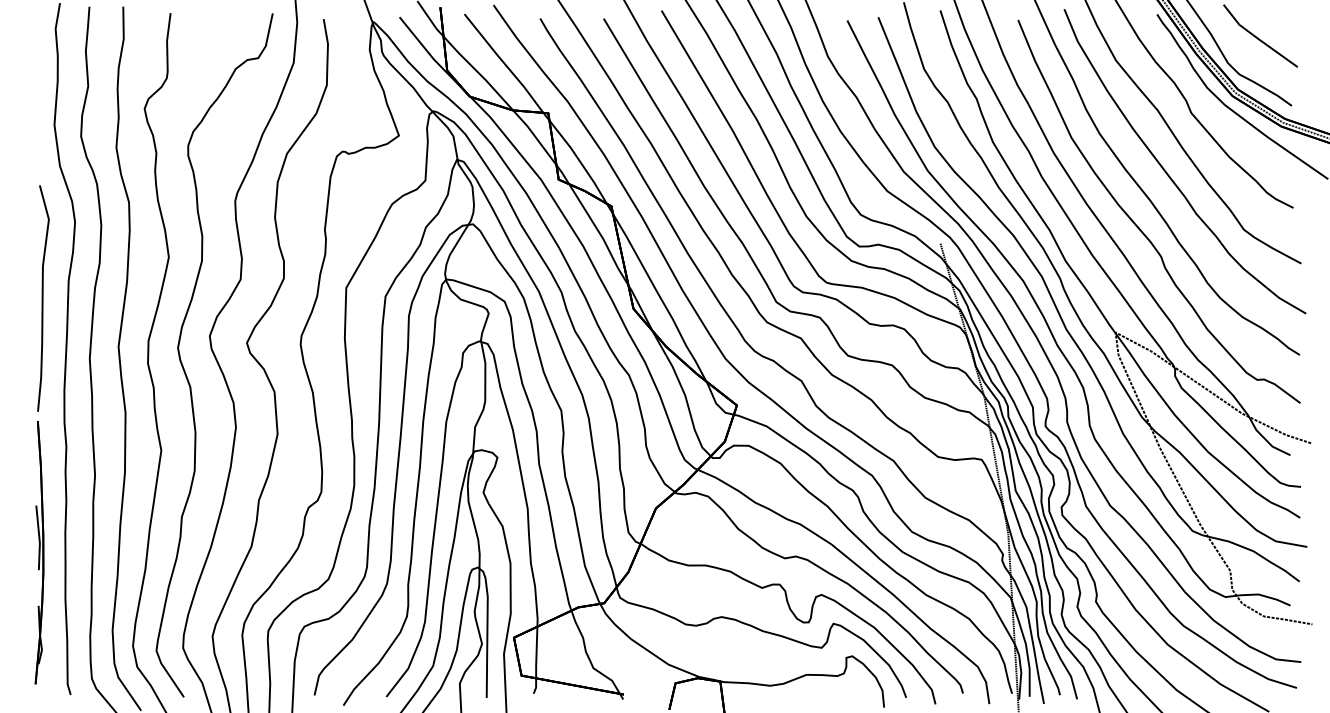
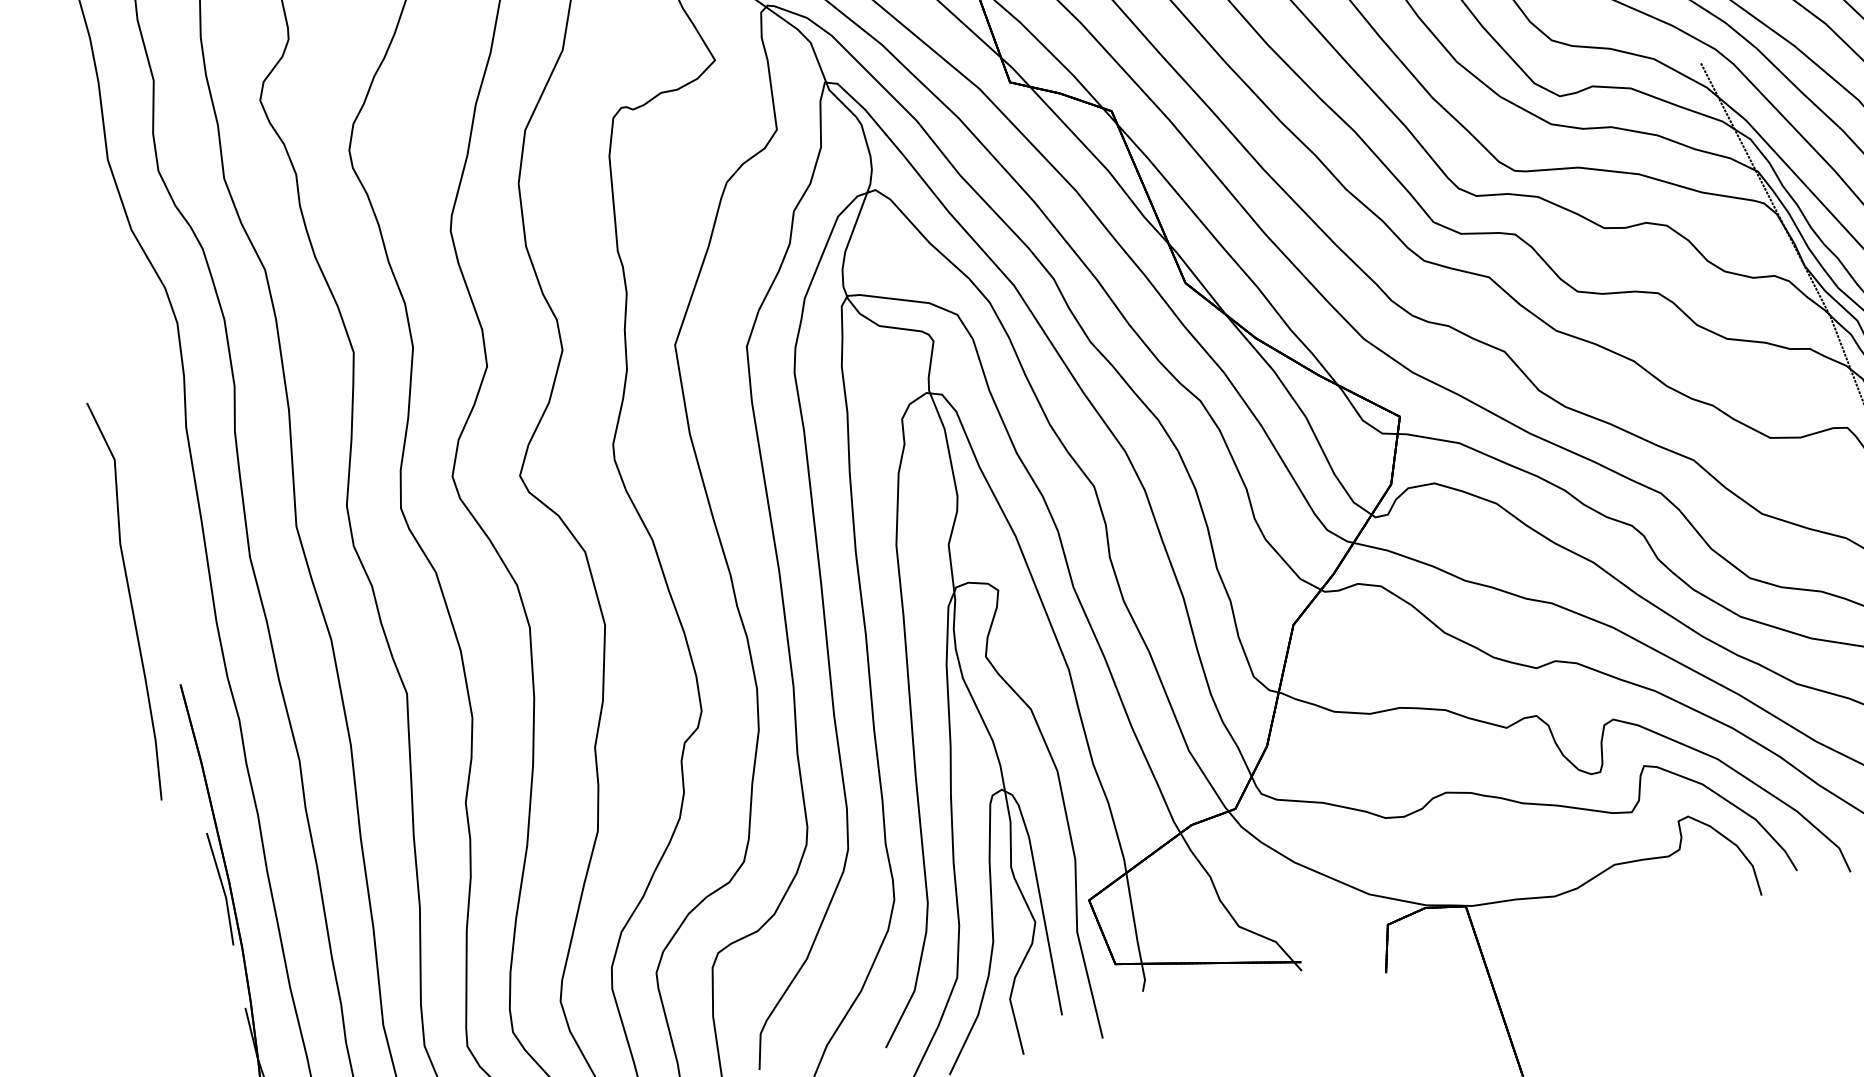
curve: (43, 298) -> (132, 600), moved

